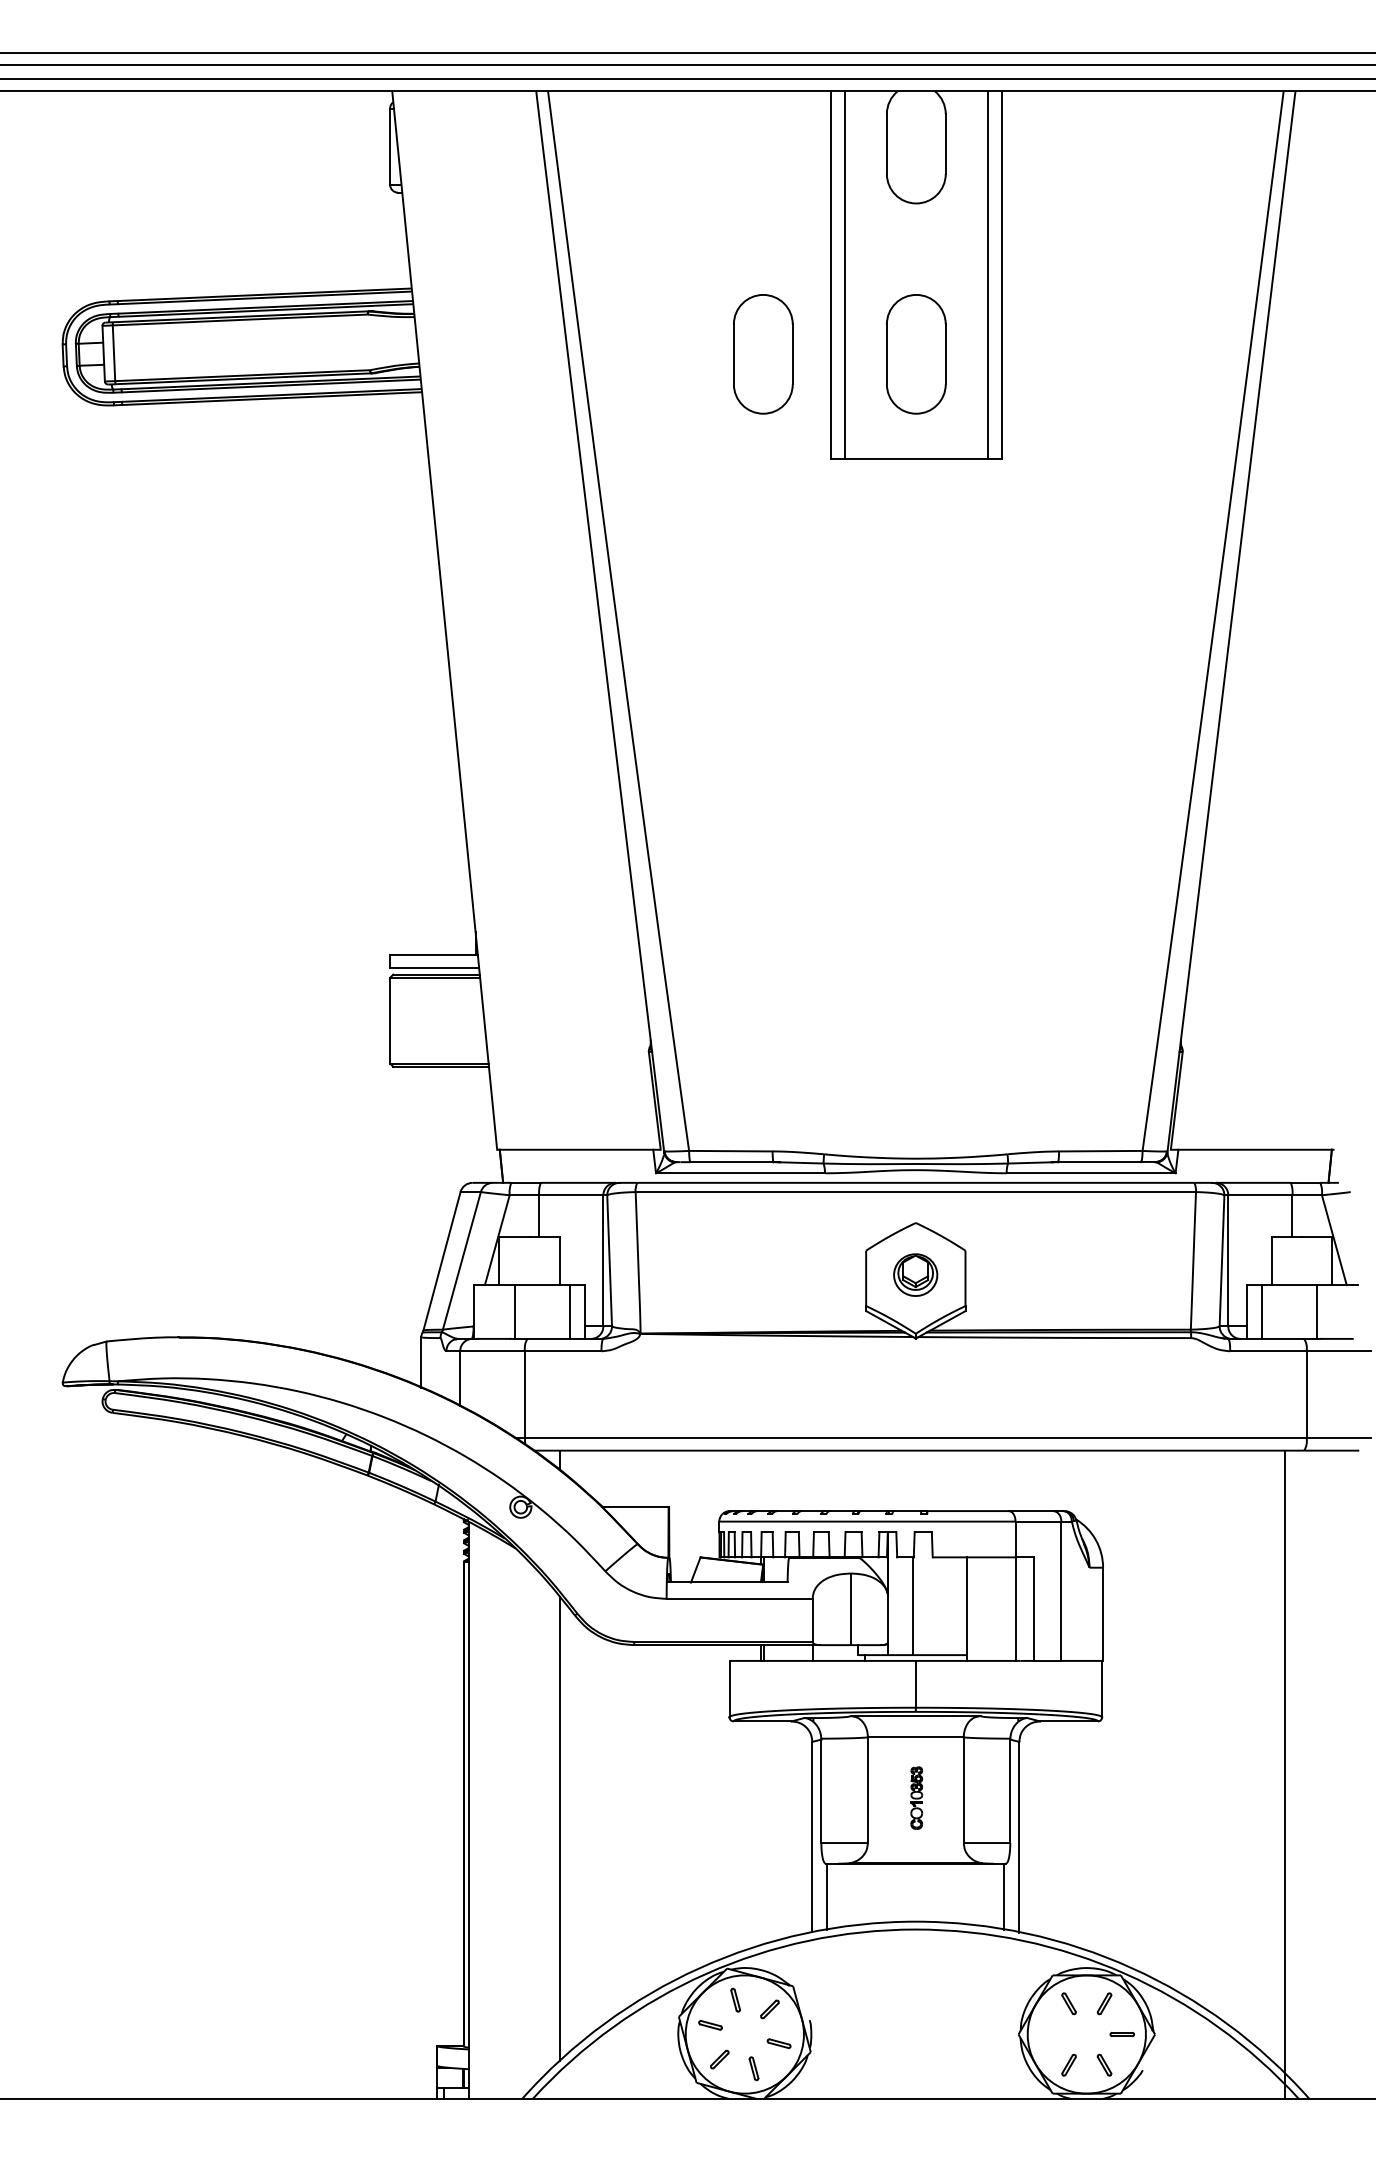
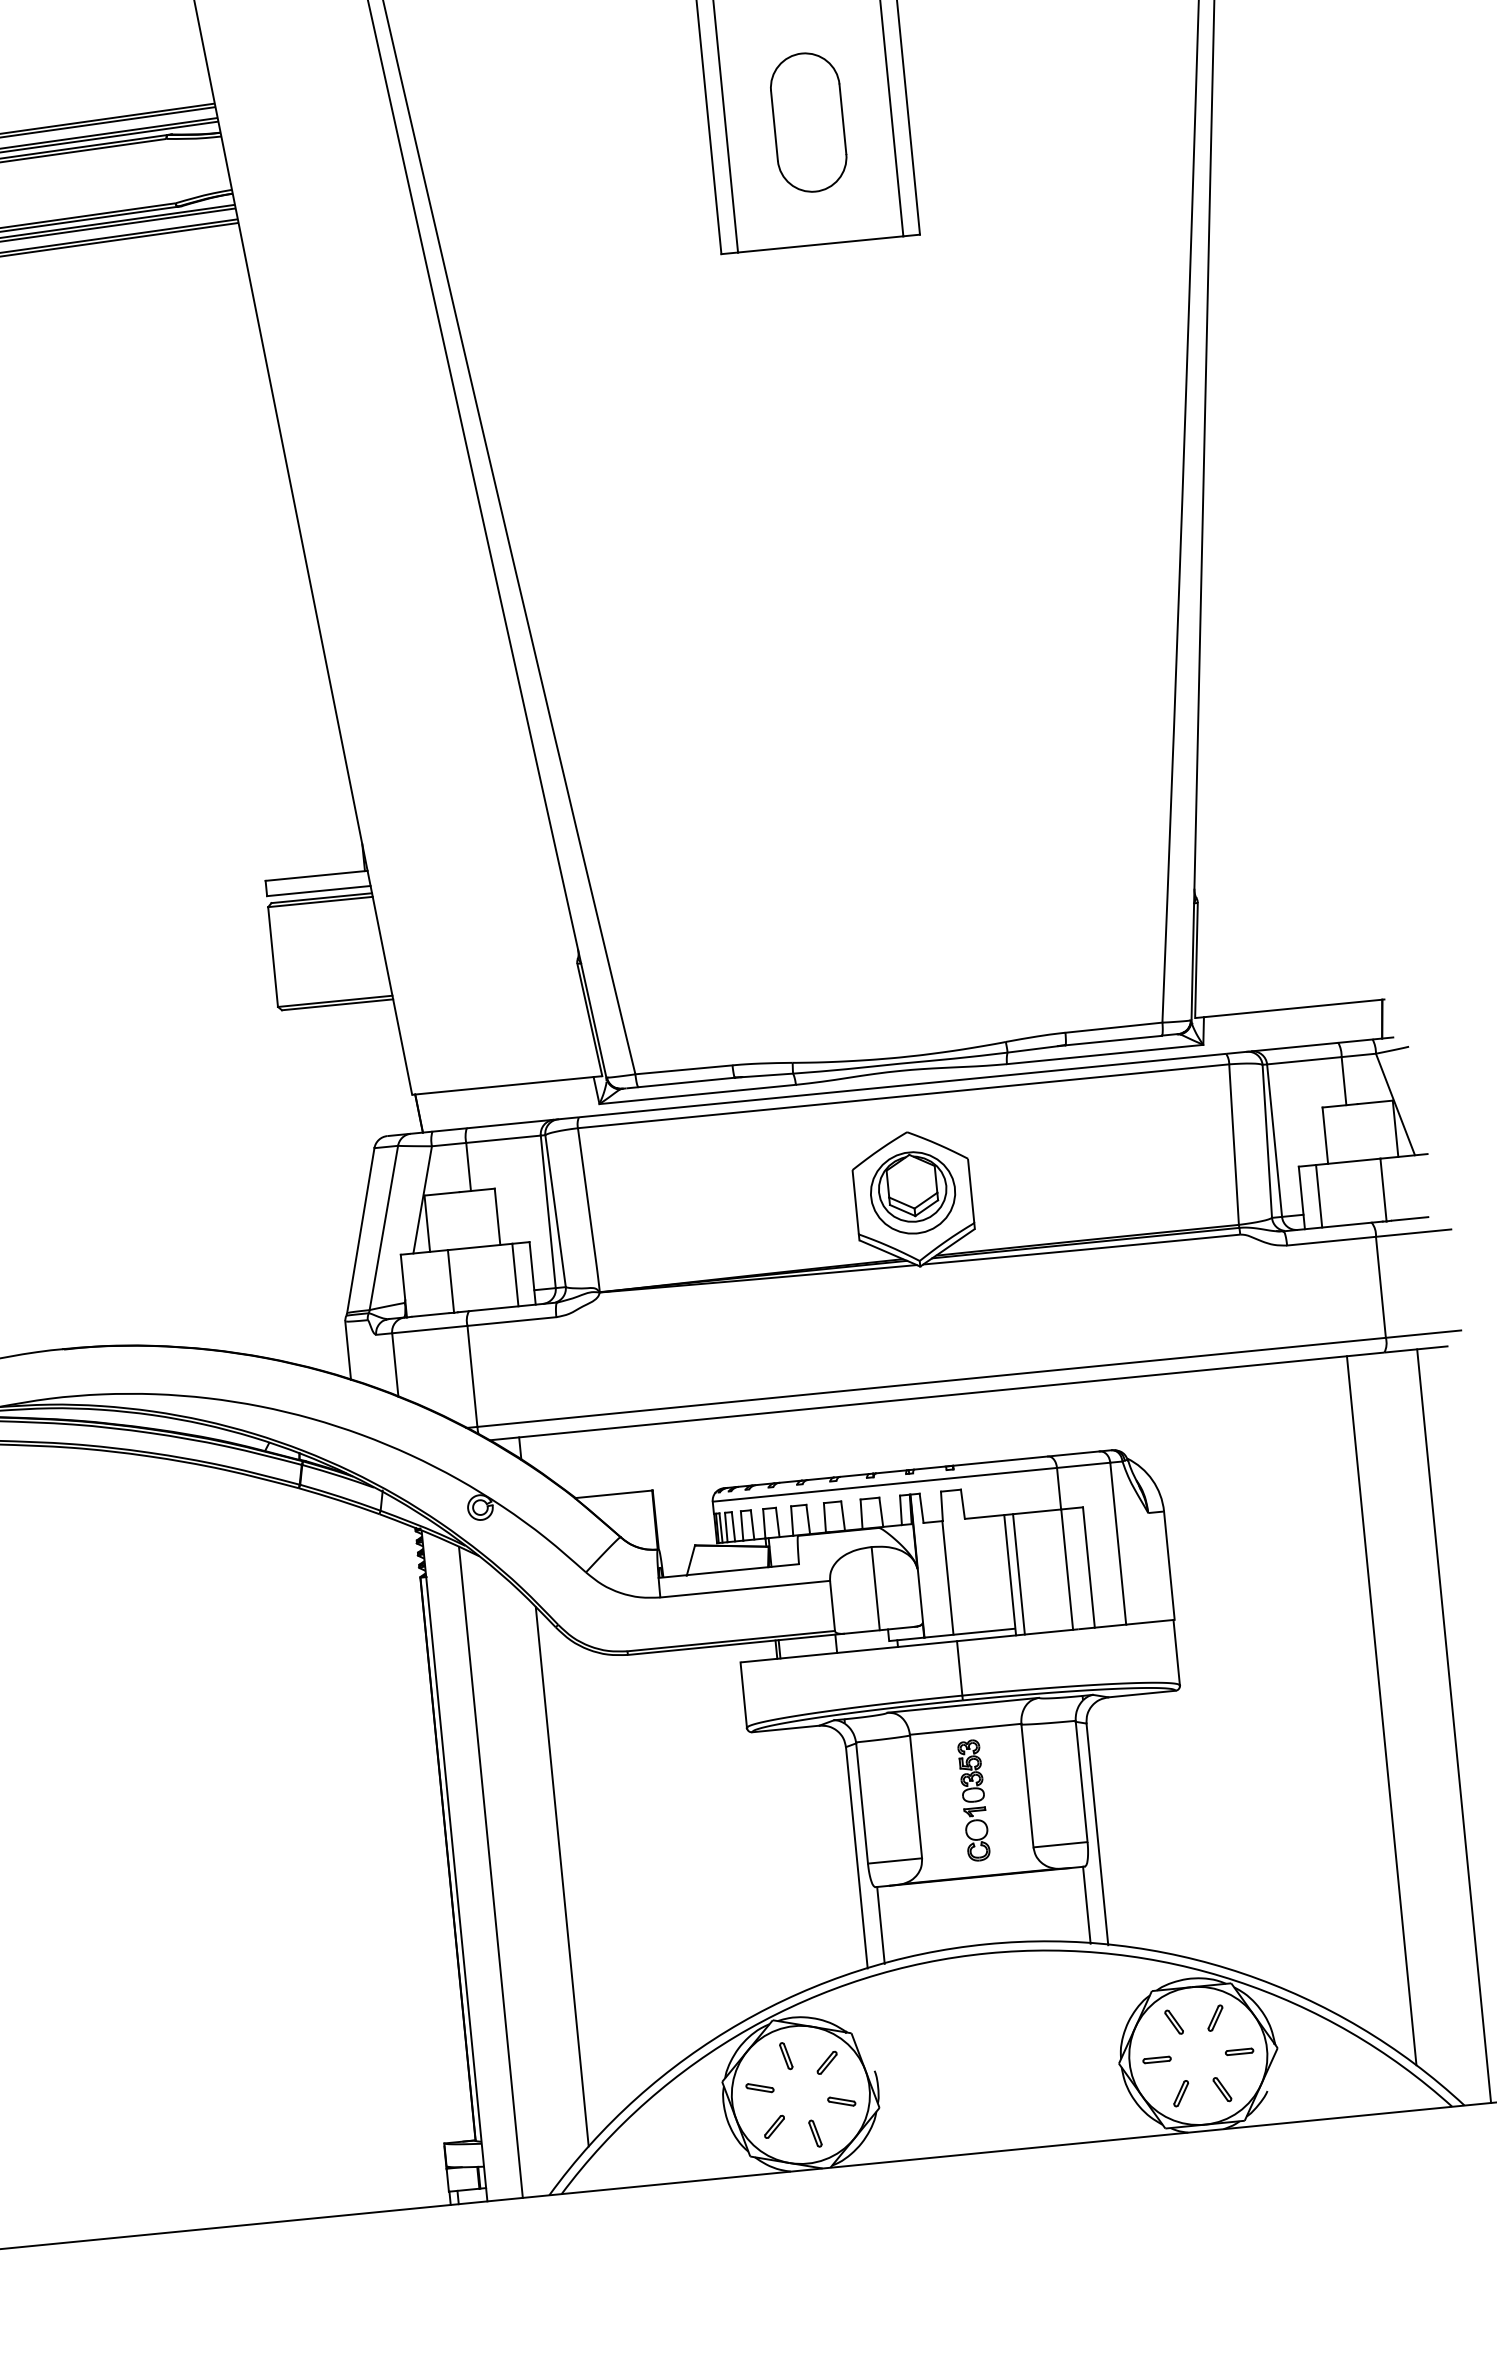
part: (763, 354) -> (631, 140), removed
part: (915, 1274) -> (912, 1192), size x1.67
line: (974, 1608) -> (1019, 1573), added
line: (1271, 1755) -> (1381, 1710), added
line: (1285, 1774) -> (1454, 1725), moved
part: (916, 1797) -> (973, 1799), size x1.67
line: (499, 1818) -> (491, 1871), added
part: (1050, 2034) -> (1156, 2060), added

